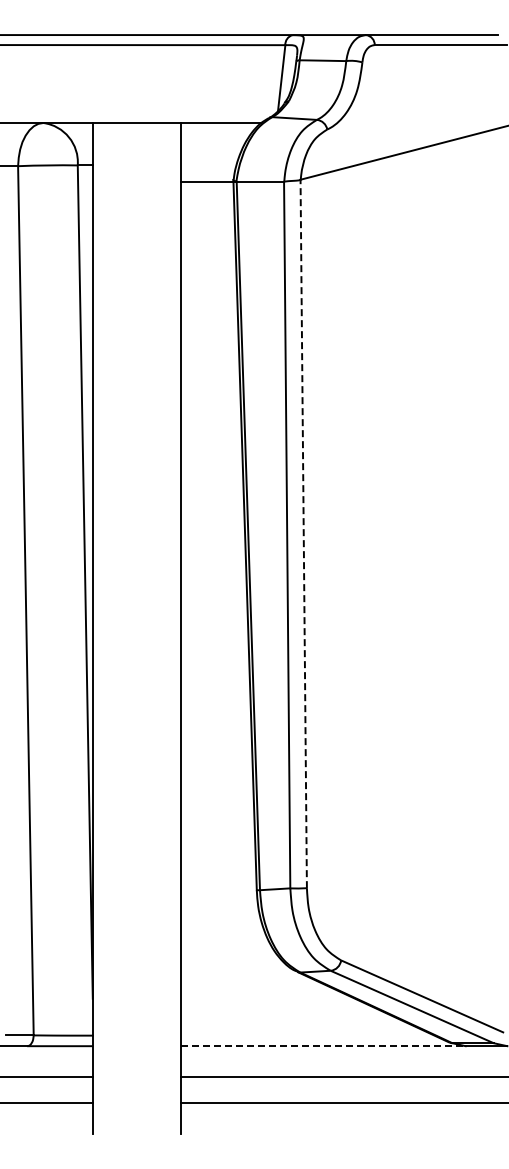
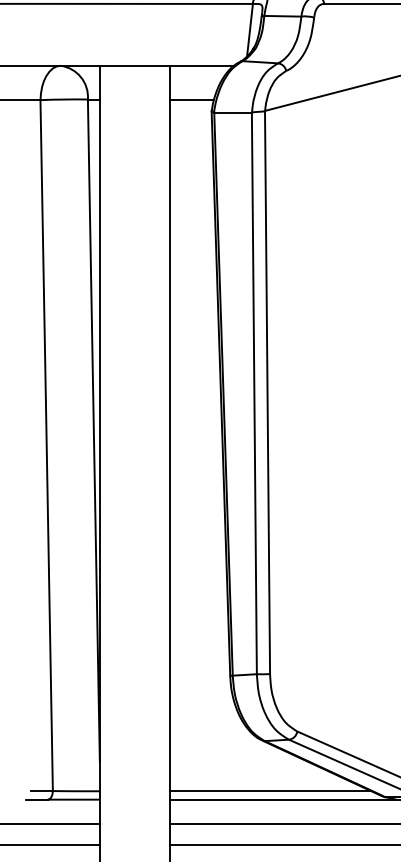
line: (207, 182) -> (191, 99), moved
line: (303, 533) -> (267, 392), dashed -> solid
line: (306, 1035) -> (269, 791), added
line: (323, 1046) -> (283, 799), dashed -> solid

